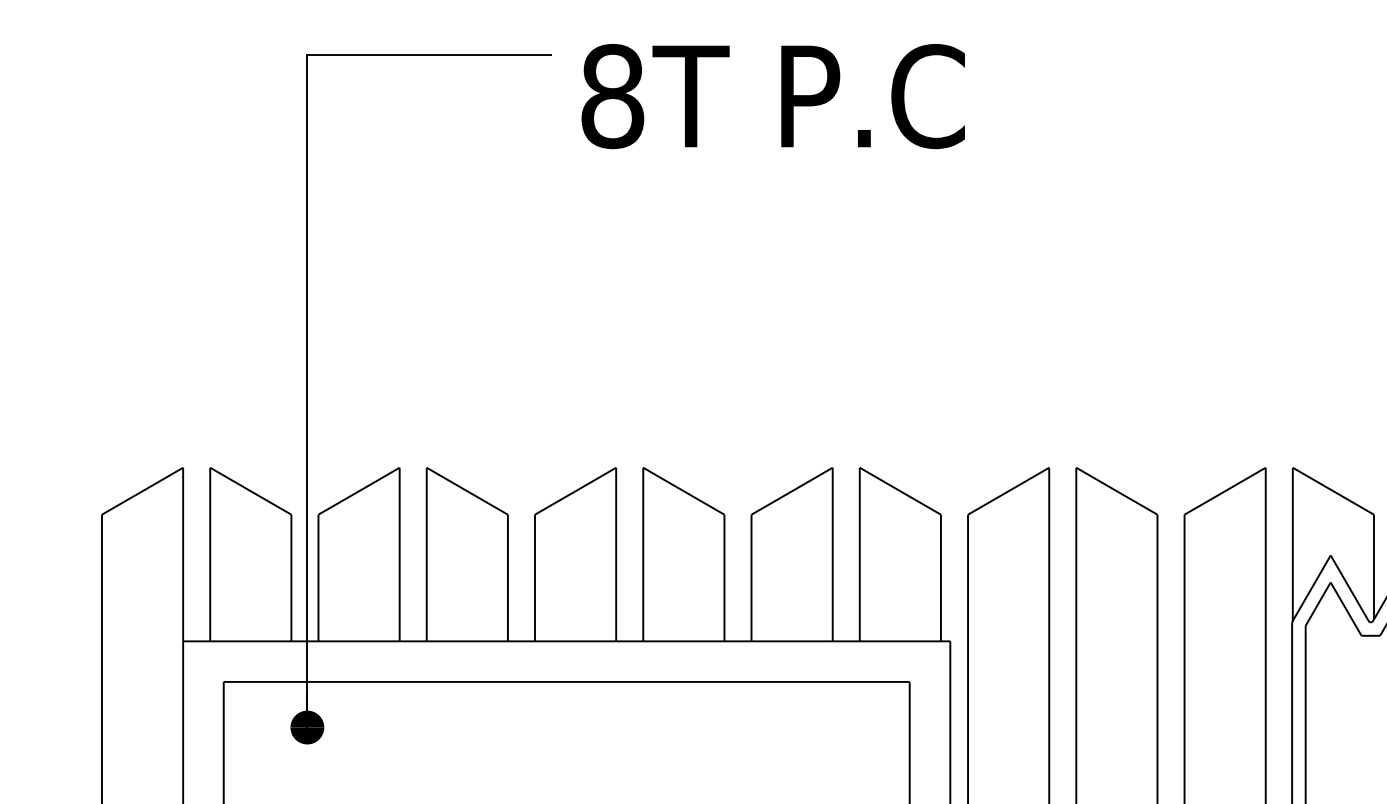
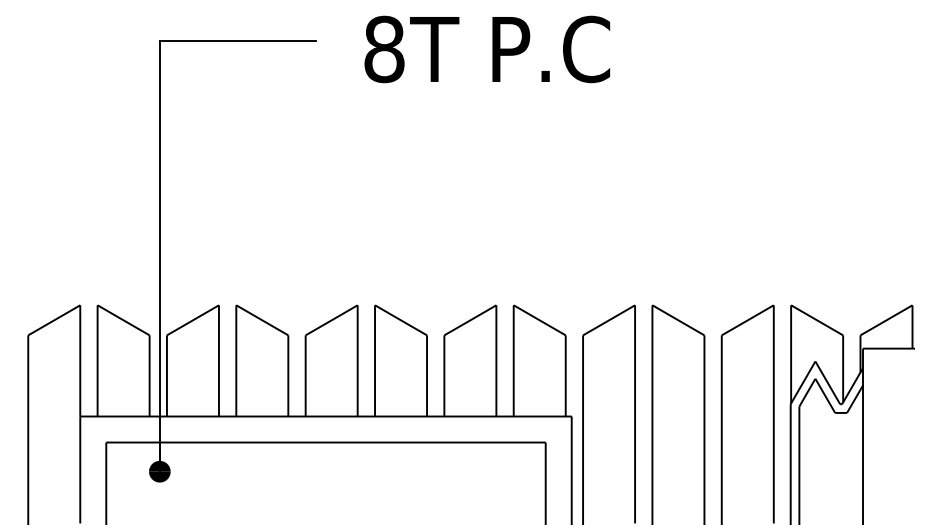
text: (773, 96) -> (487, 49), moved

